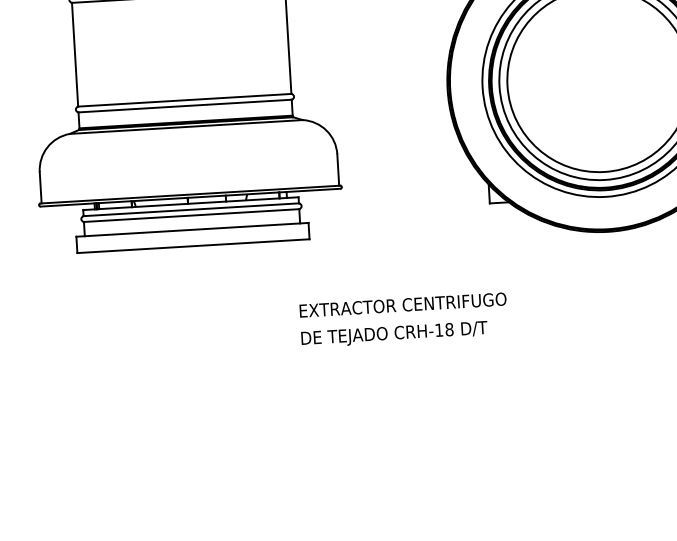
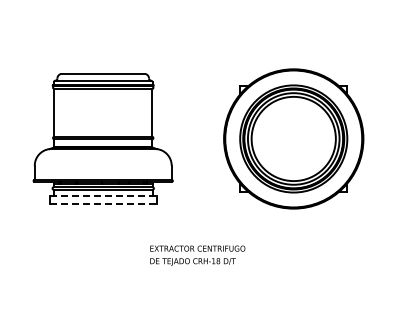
line: (193, 229) -> (103, 196), solid -> dashed
line: (193, 245) -> (103, 203), solid -> dashed
text: (403, 319) -> (197, 255), moved

